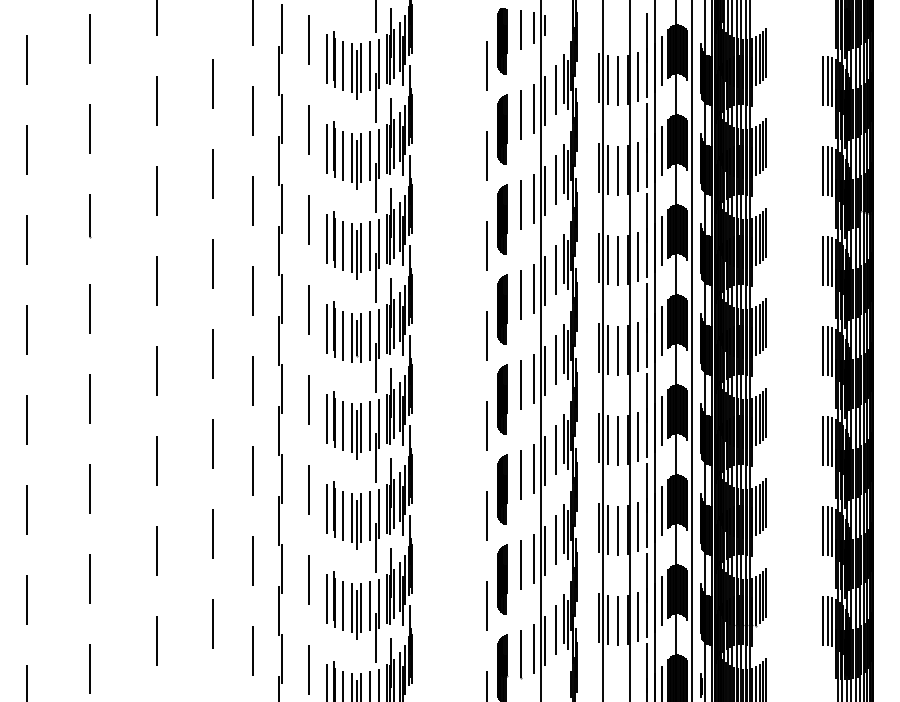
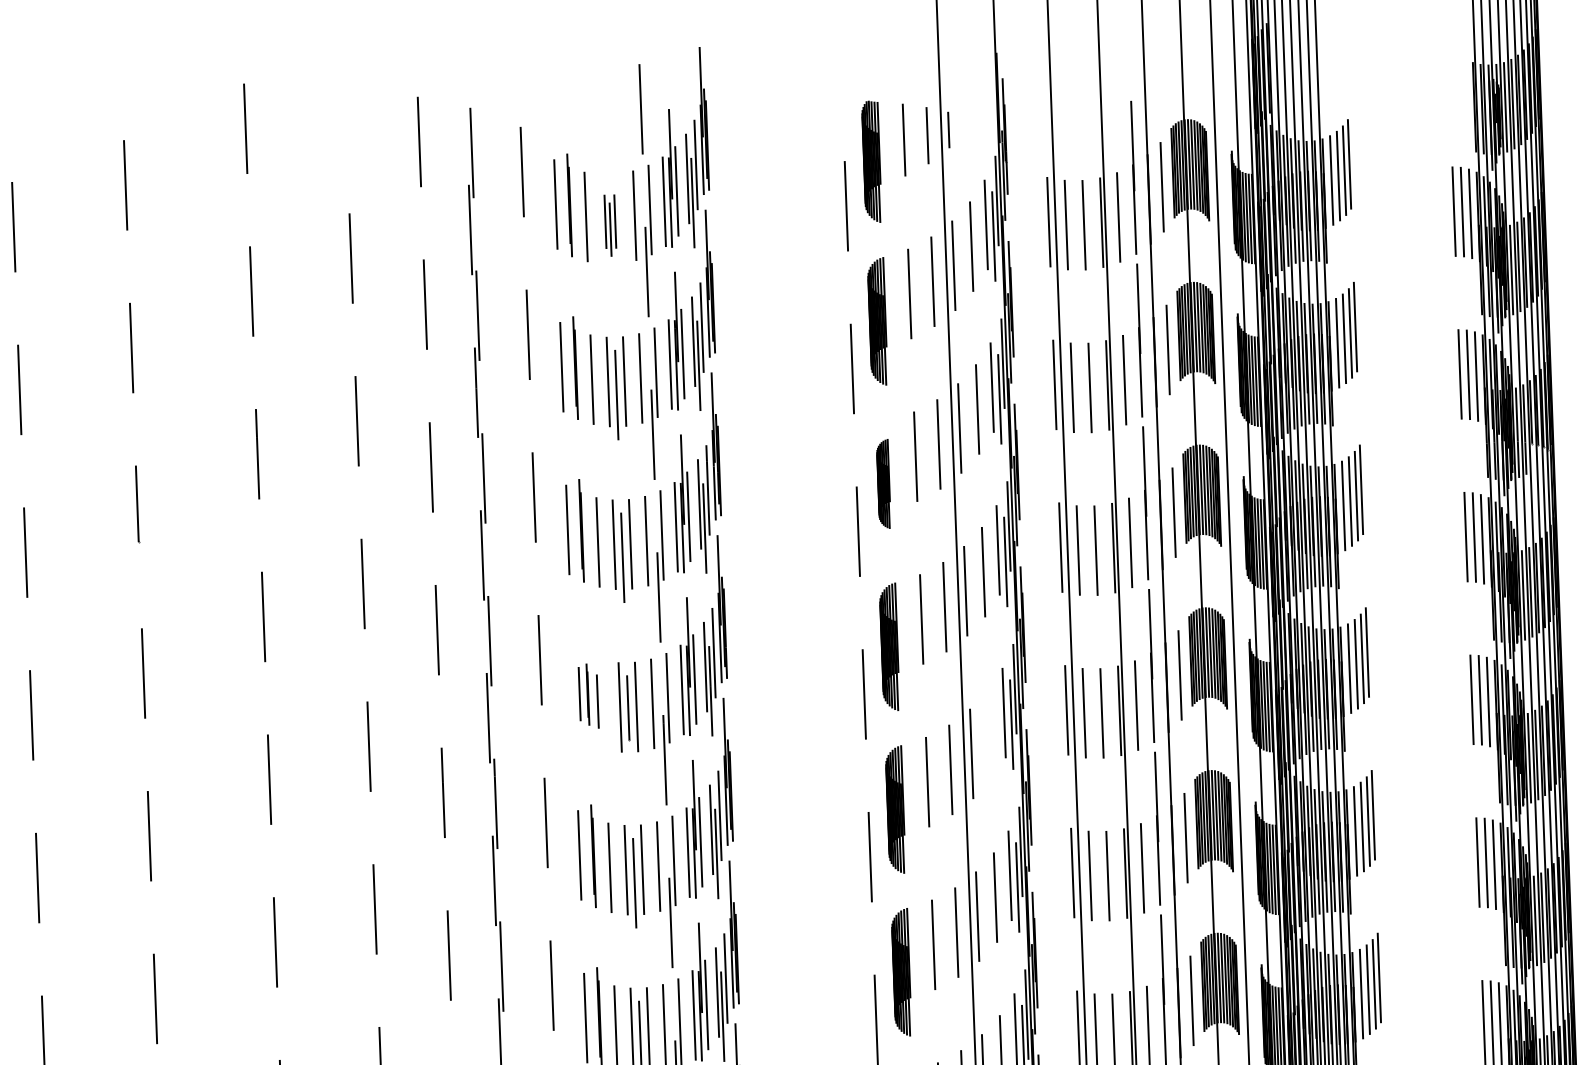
part: (356, 71) -> (610, 225), size x0.6
part: (502, 219) -> (884, 483), size x0.7
part: (334, 330) -> (587, 695), size x0.6
line: (555, 360) -> (989, 735), removed

